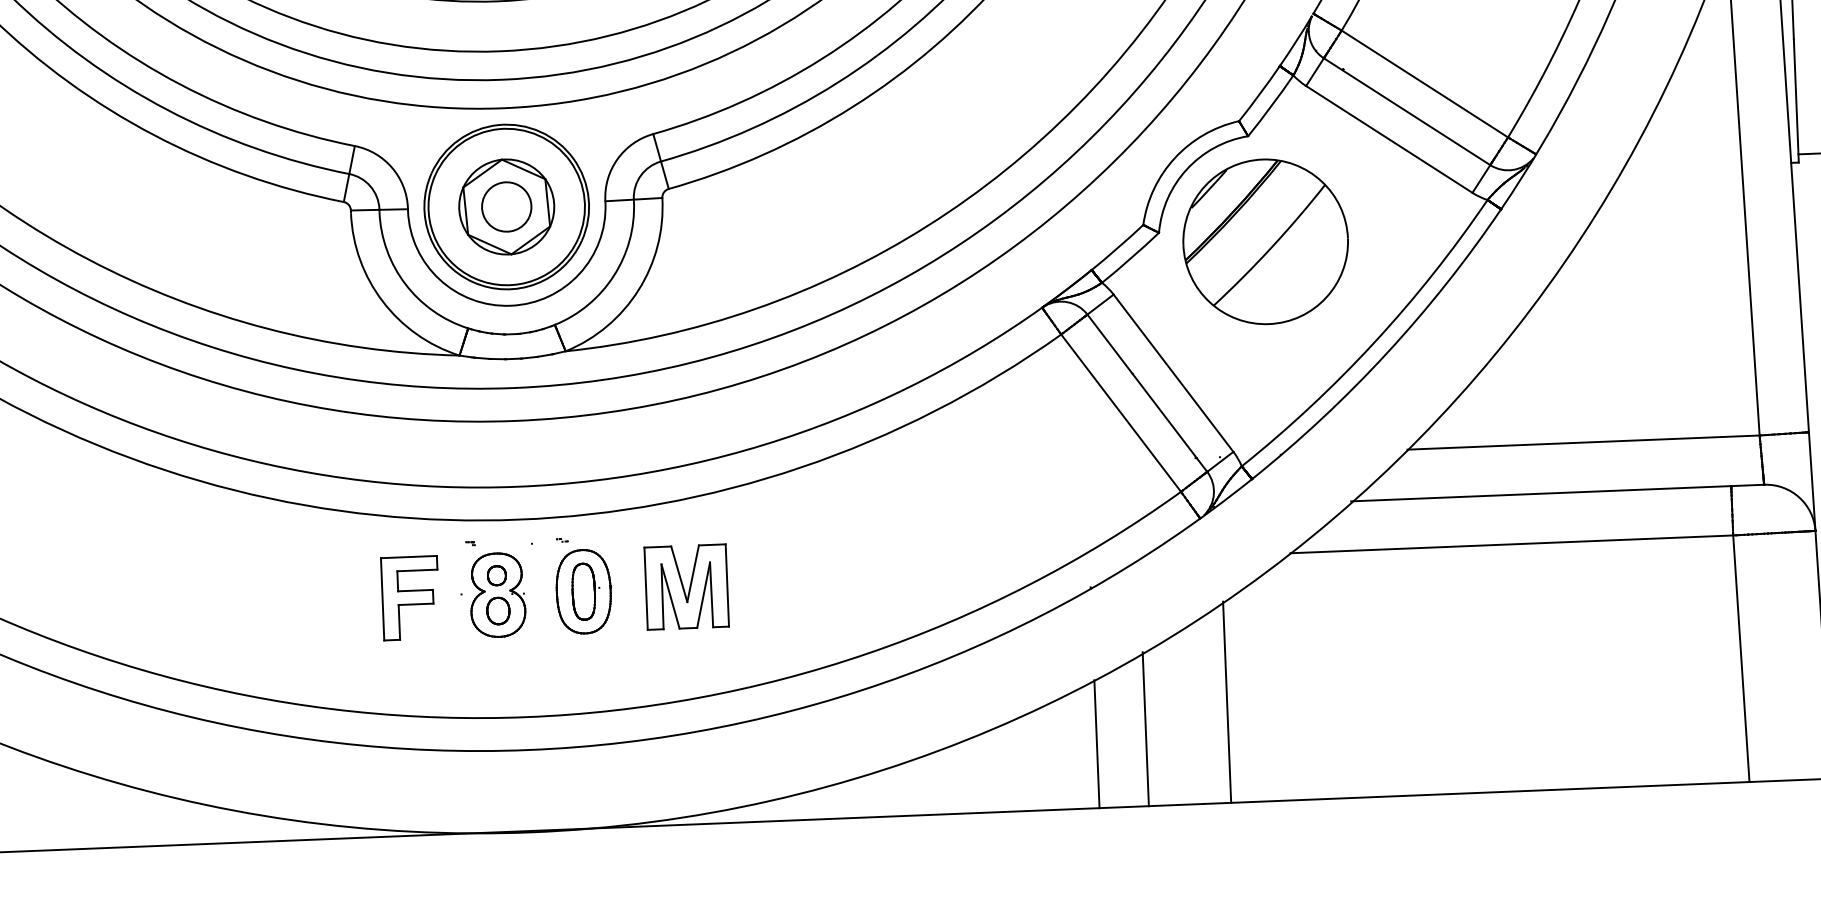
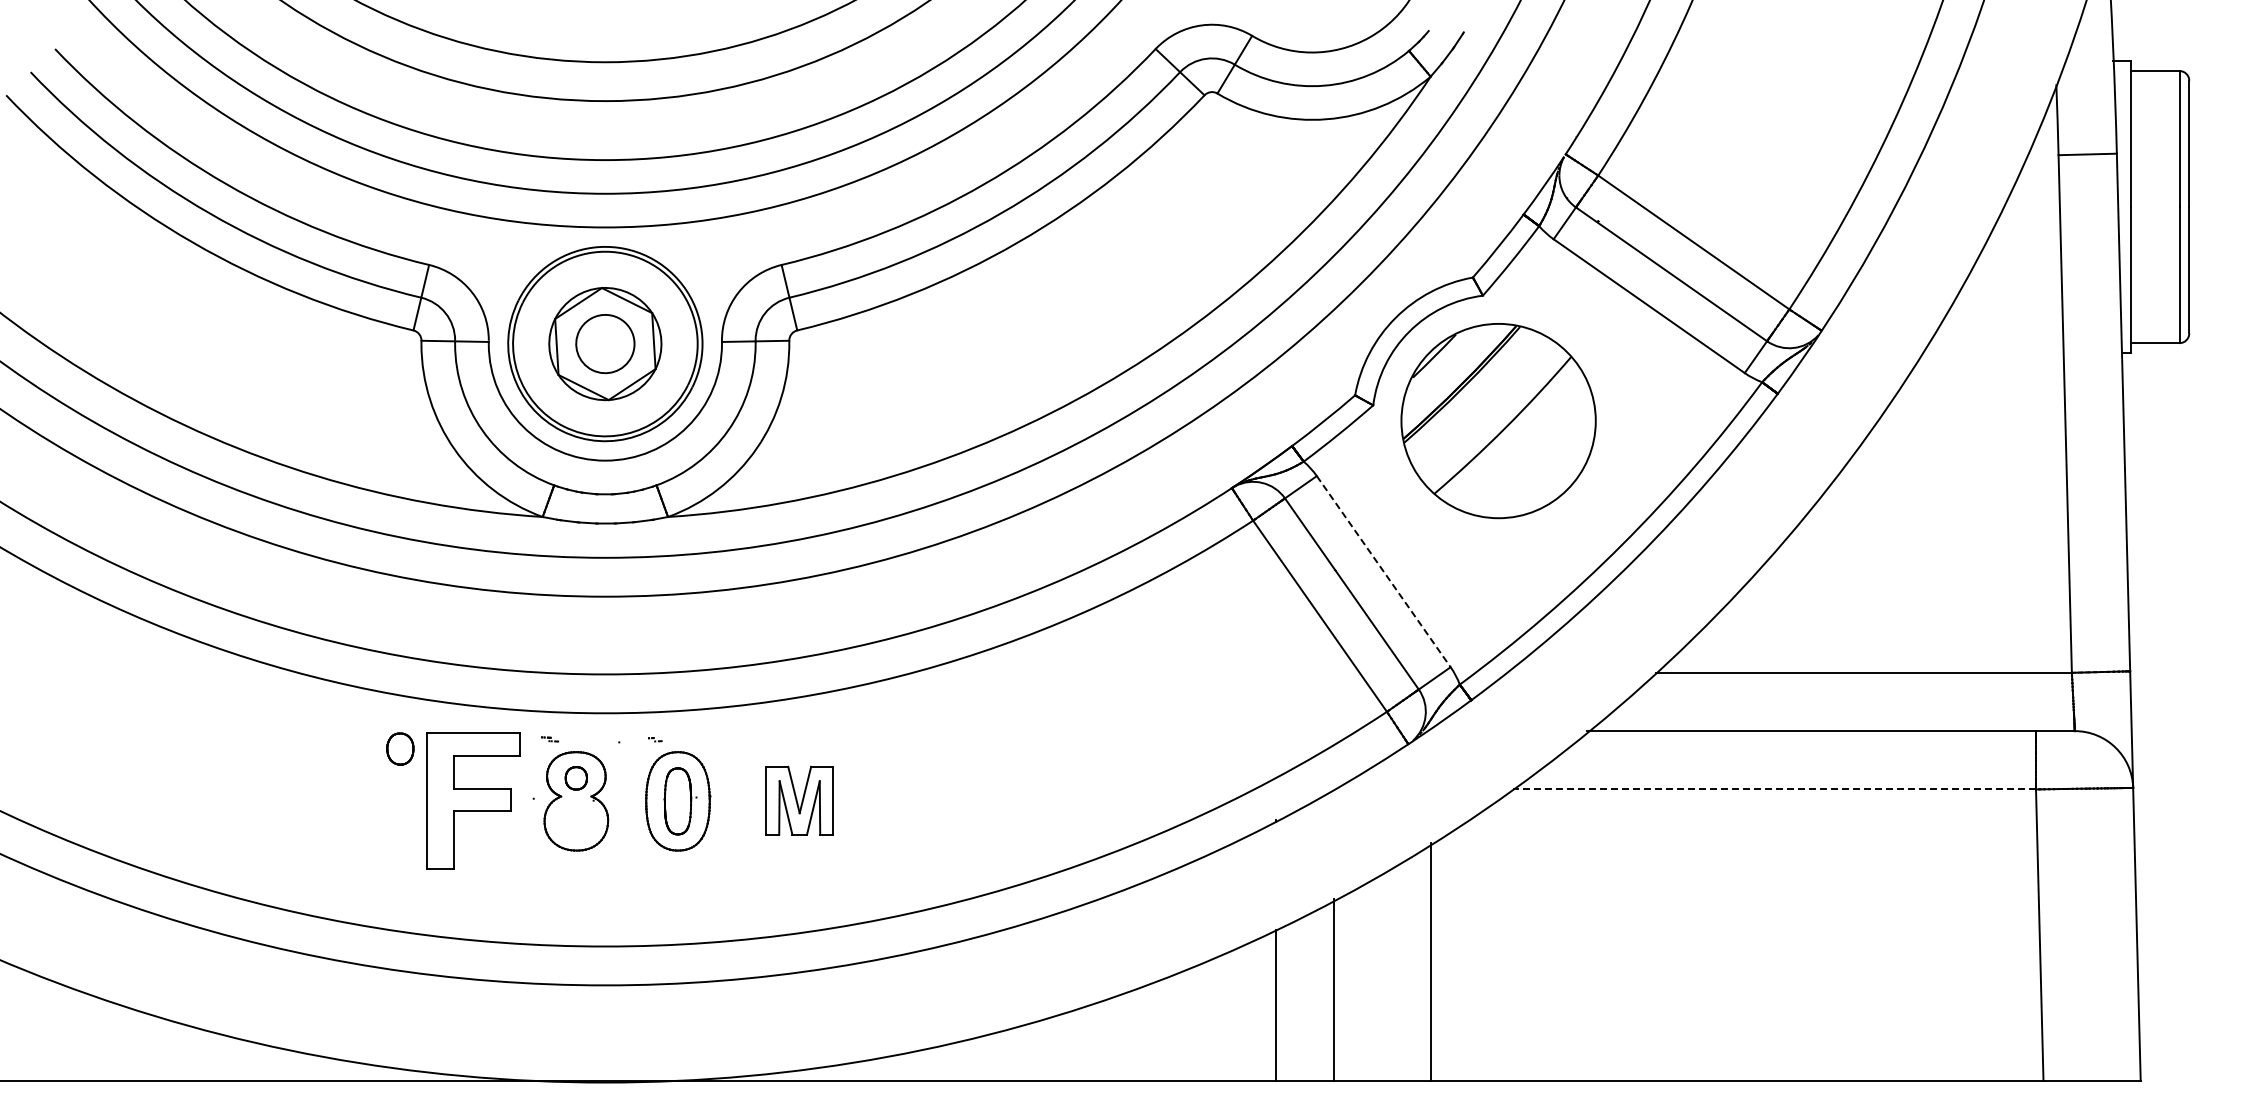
line: (1173, 373) -> (1383, 571), solid -> dashed
line: (1511, 544) -> (1774, 789), solid -> dashed
part: (686, 586) -> (799, 800), size x0.7
part: (409, 598) -> (472, 800), size x1.4
part: (498, 610) -> (400, 748), moved

